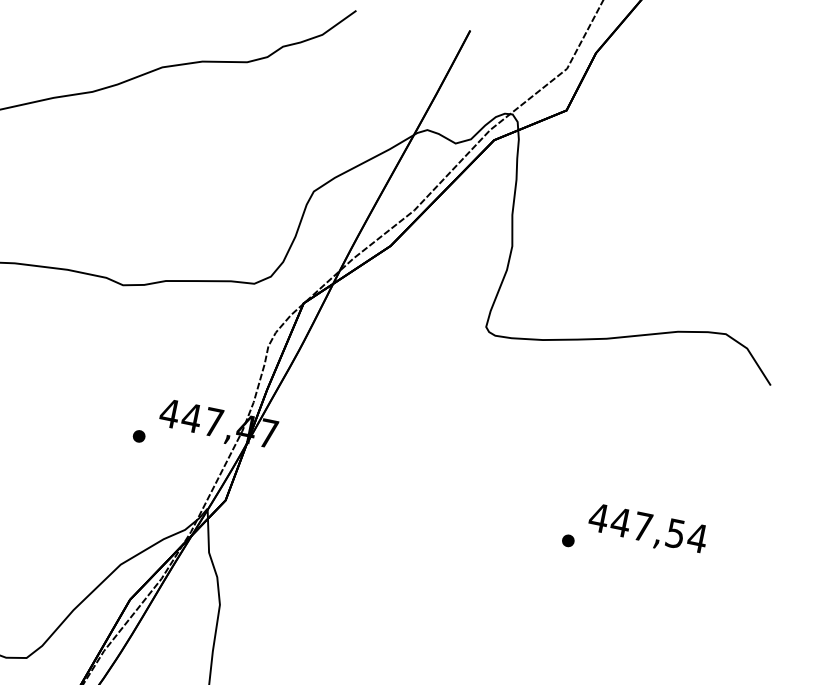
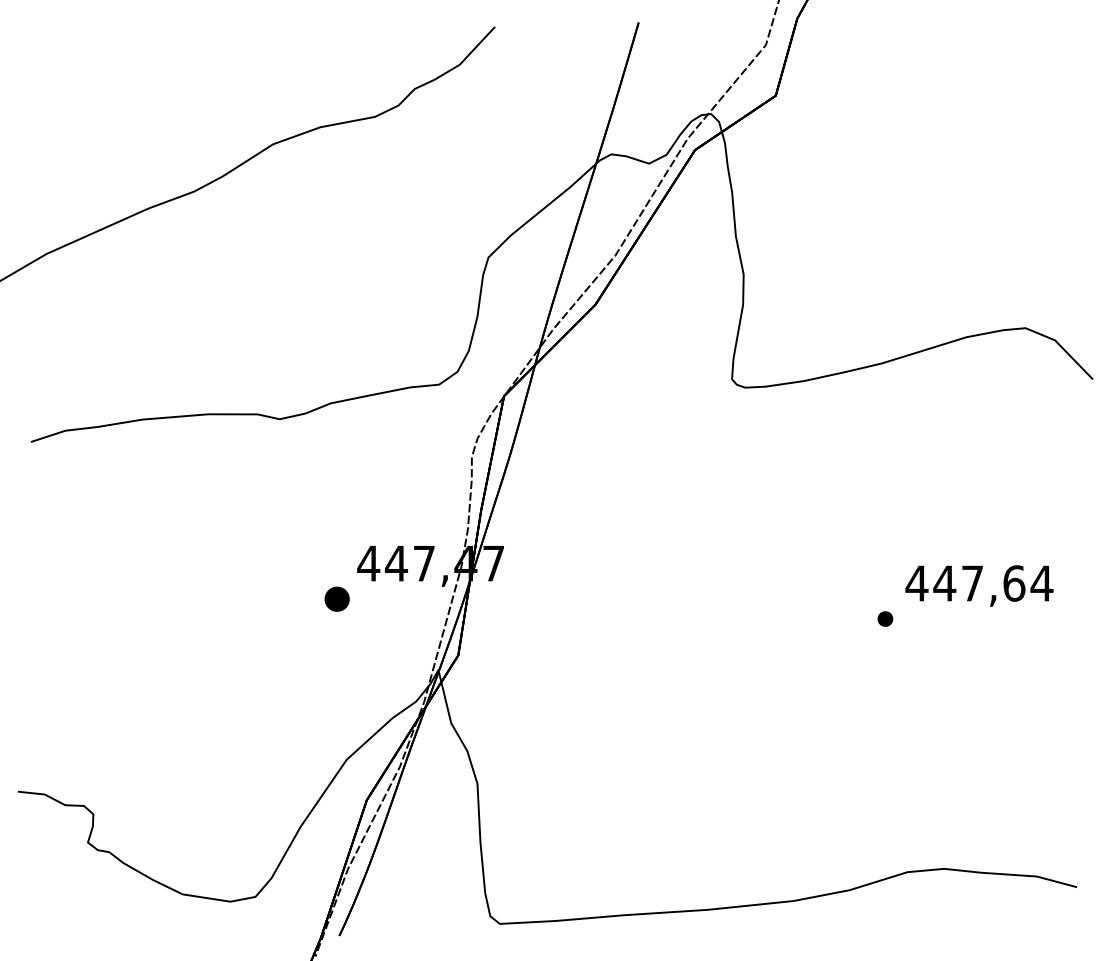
part: (138, 435) -> (336, 598), size x1.6
text: (675, 533) -> (1014, 583), 447,54 -> 447,64

